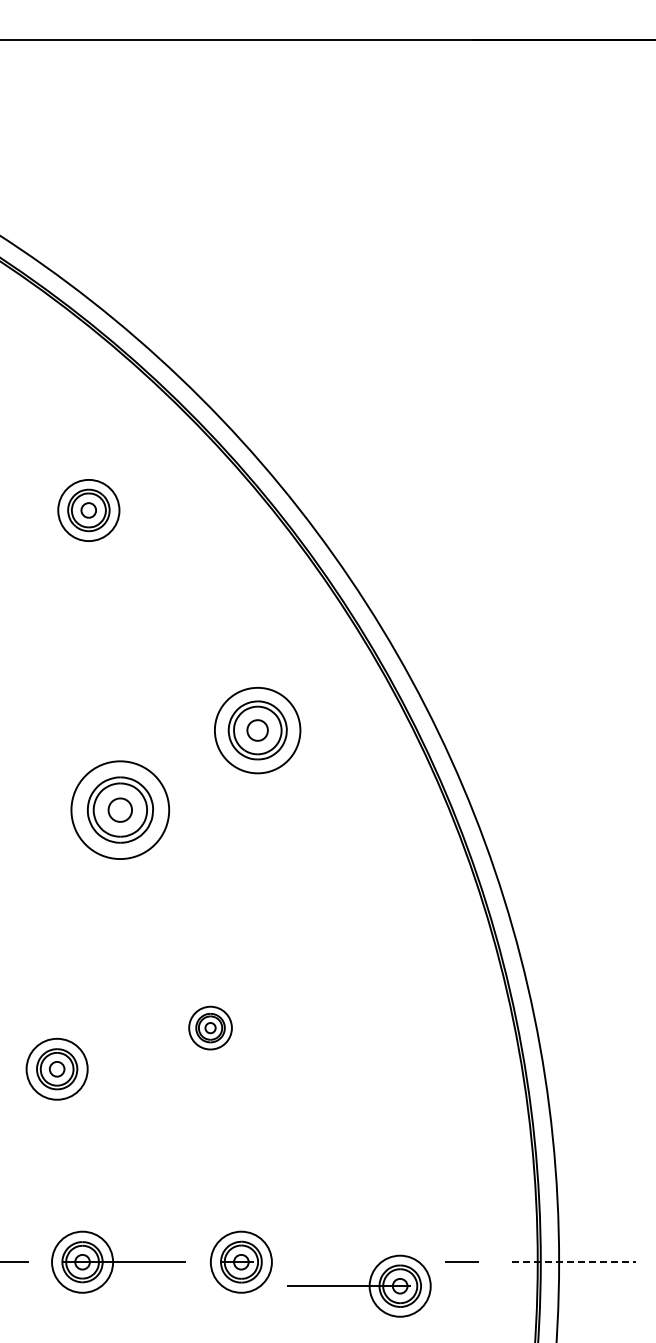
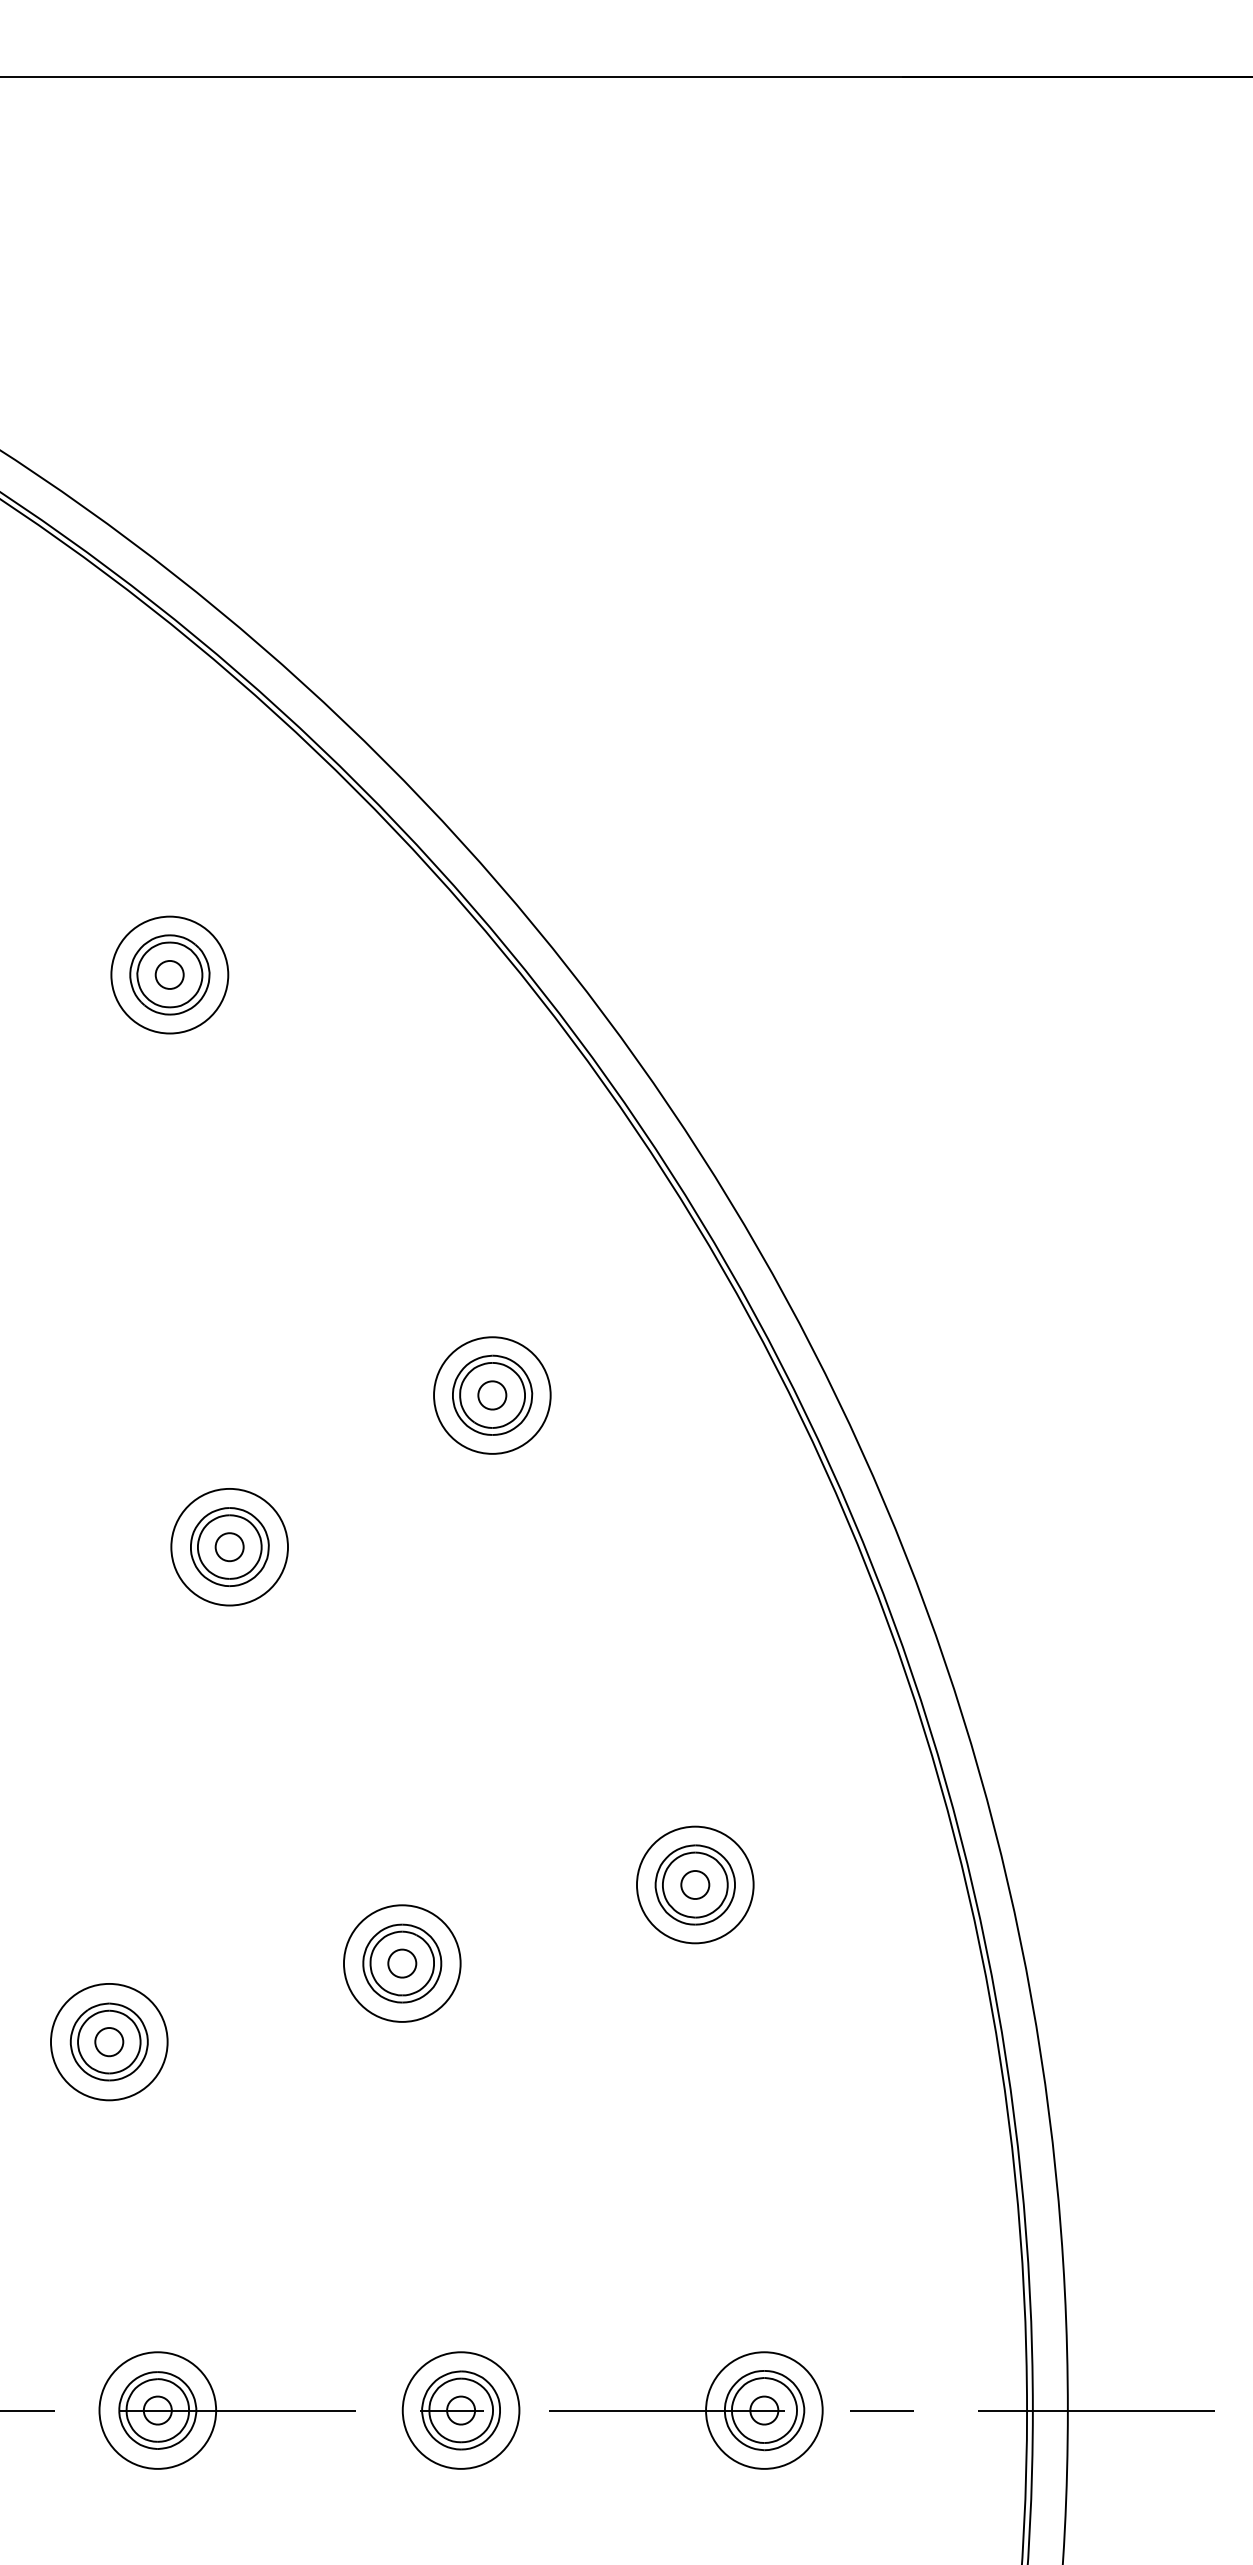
part: (257, 730) -> (491, 1395), size x0.71
part: (119, 809) -> (228, 1546), size x0.62
part: (363, 986) -> (694, 1884), added
part: (210, 1027) -> (402, 1962), size x1.43
line: (574, 1262) -> (1097, 2411), dashed -> solid
part: (359, 1285) -> (686, 2409), moved

